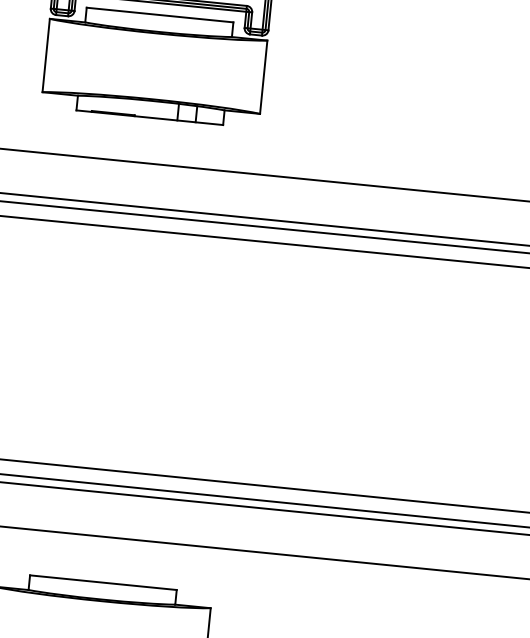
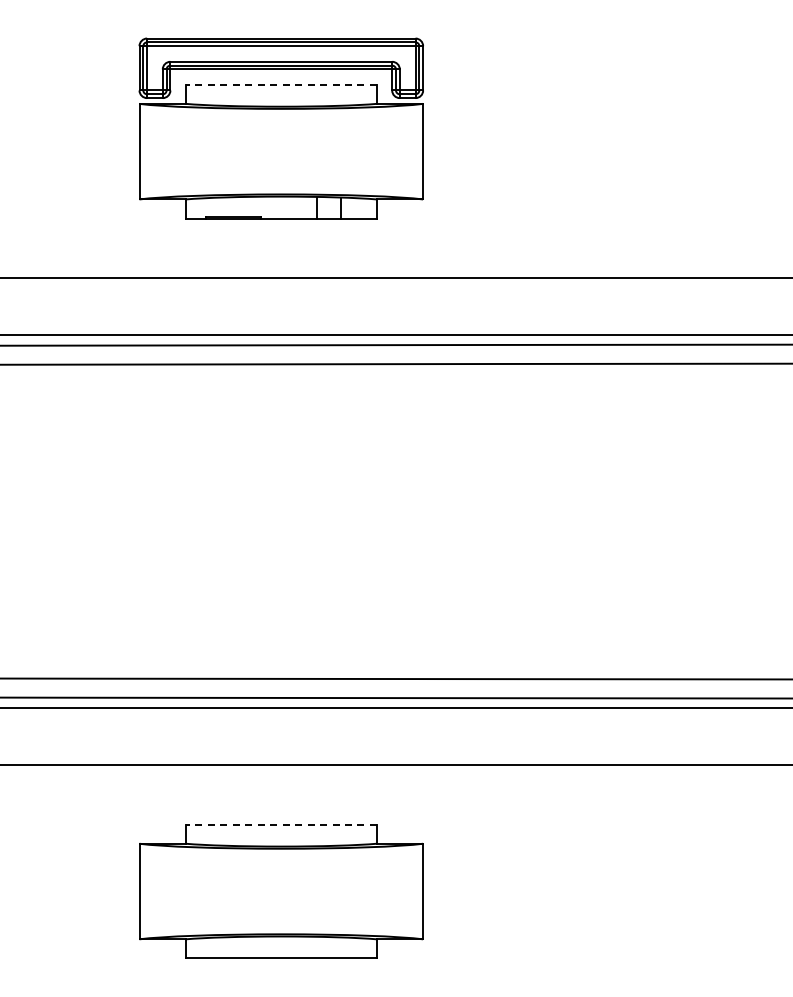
line: (160, 14) -> (281, 84), solid -> dashed
line: (103, 582) -> (281, 824), solid -> dashed

